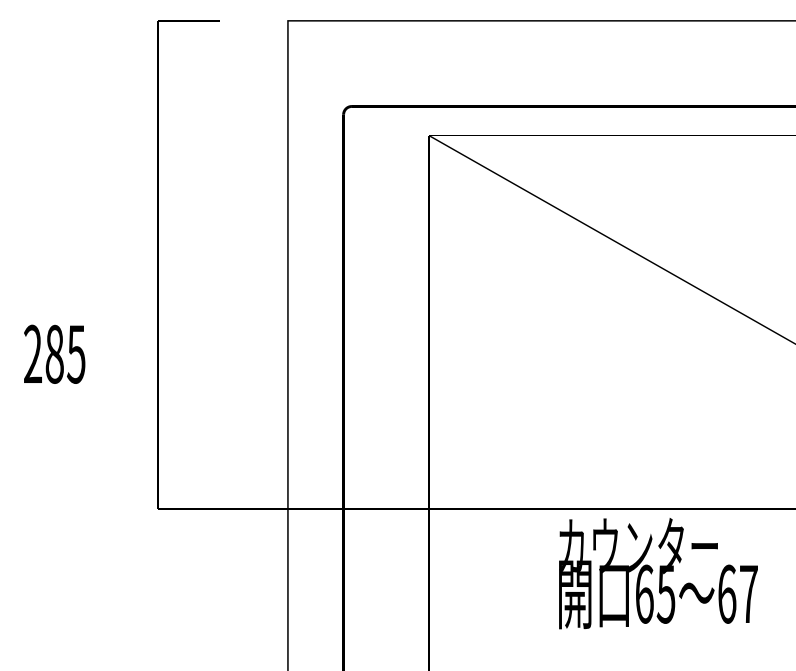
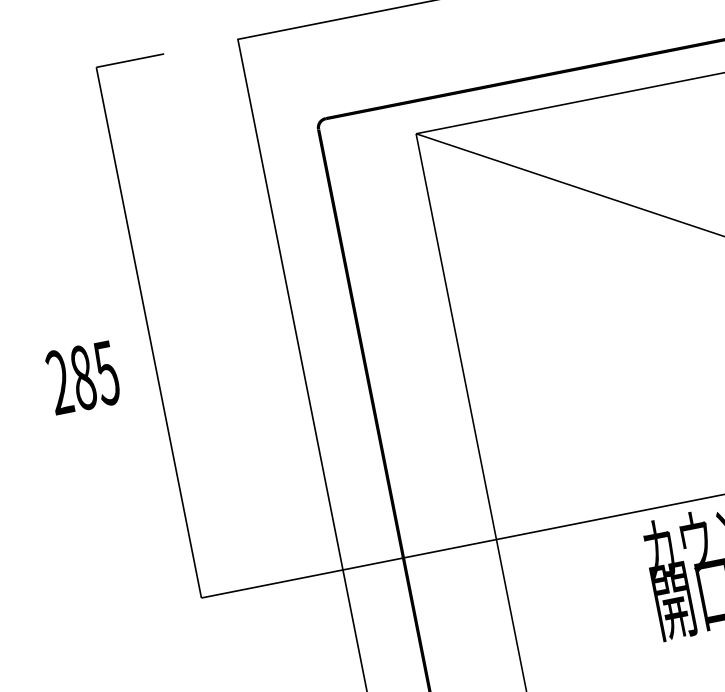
text: (54, 353) -> (82, 376), moved

